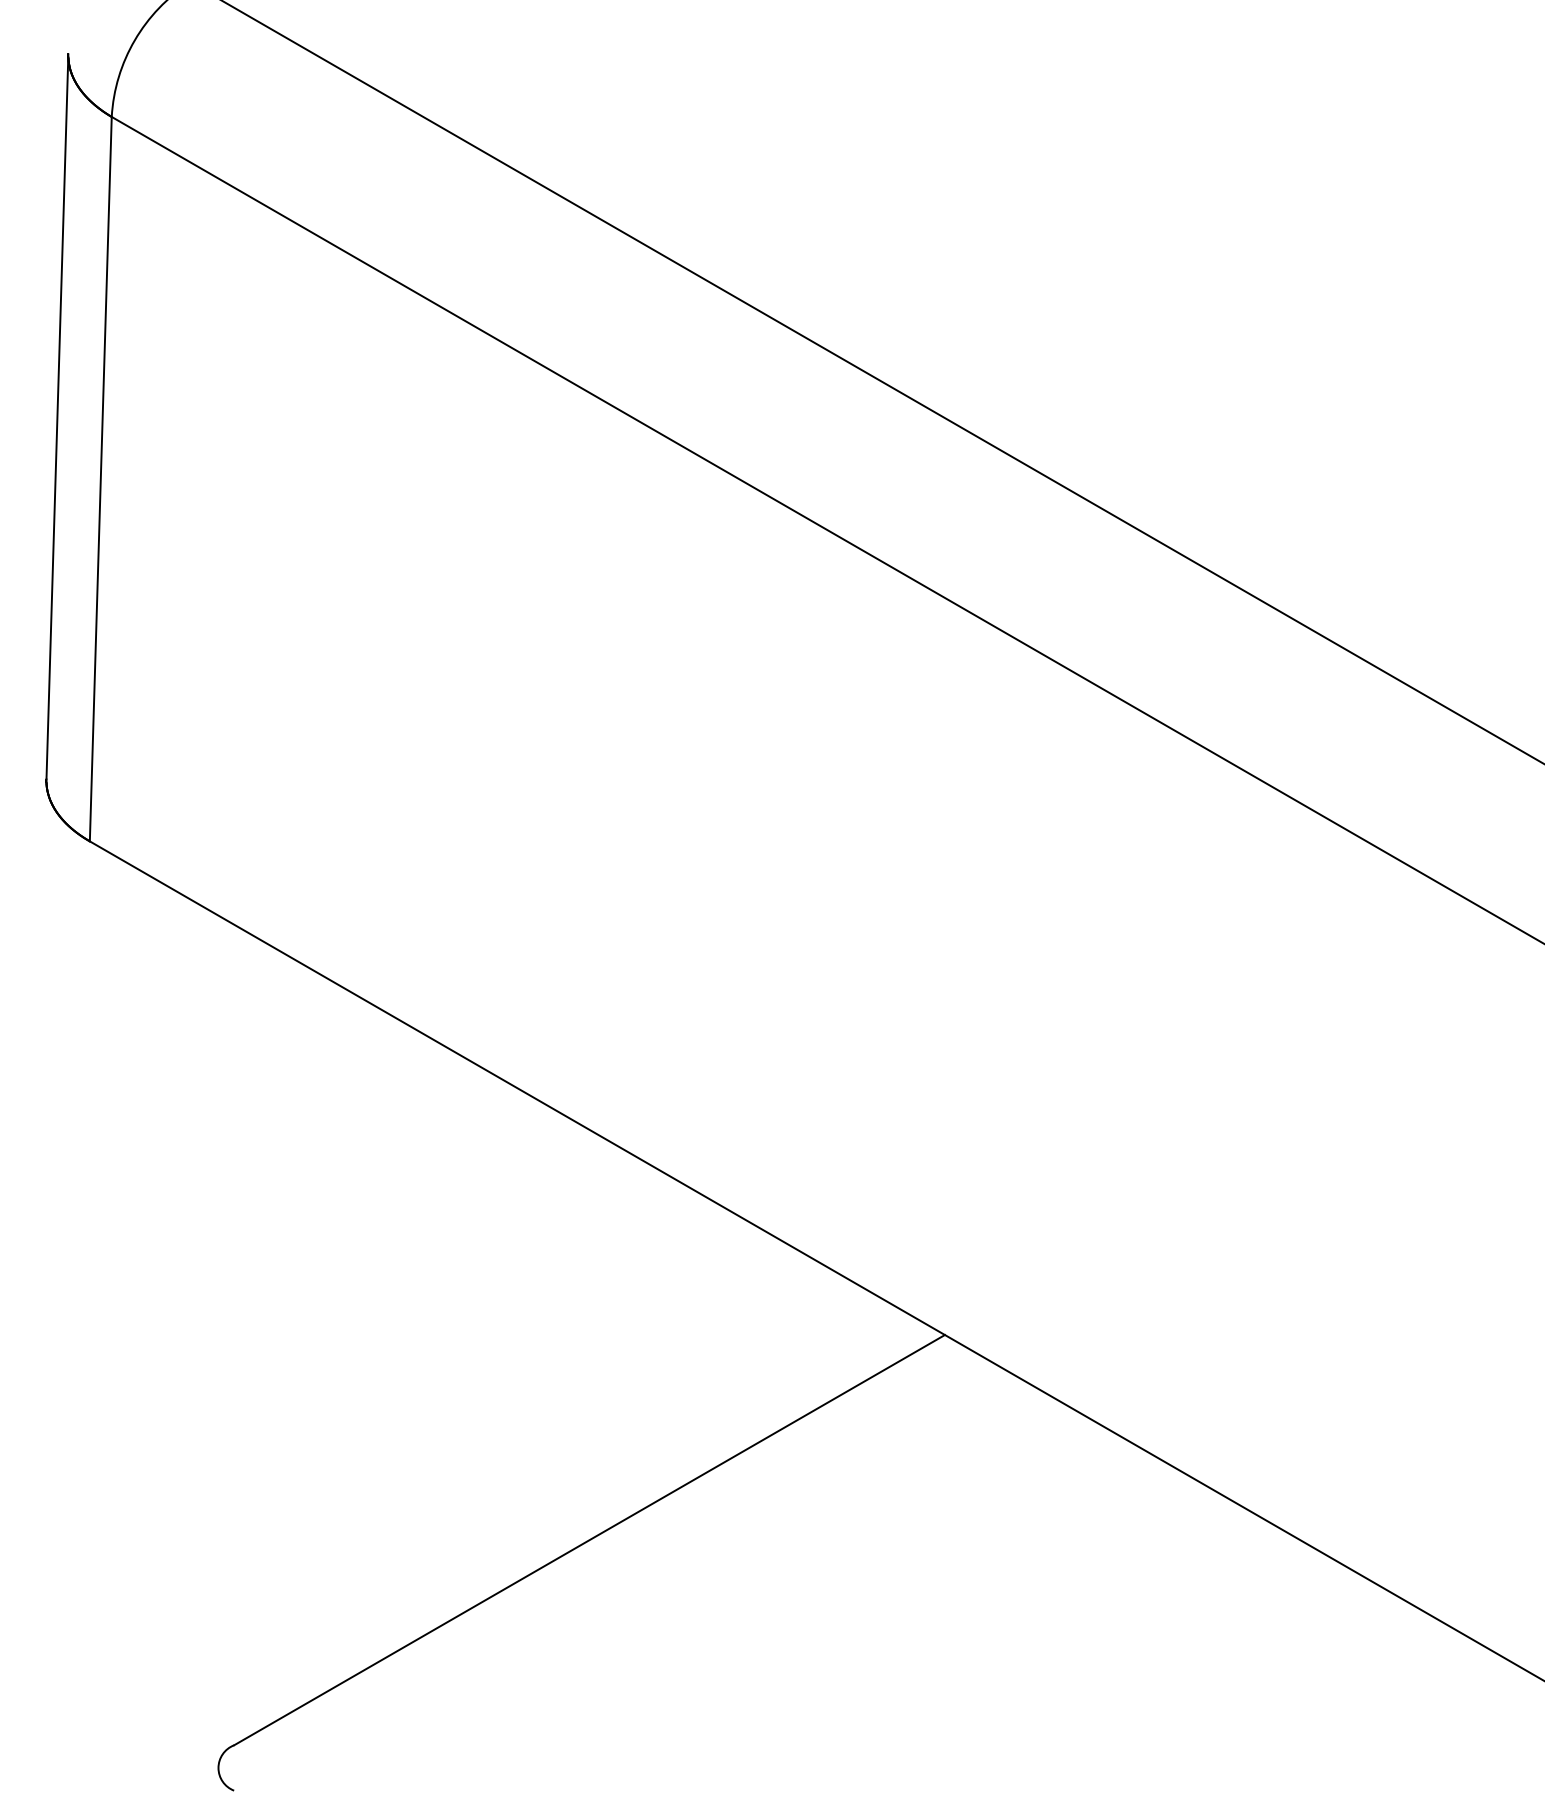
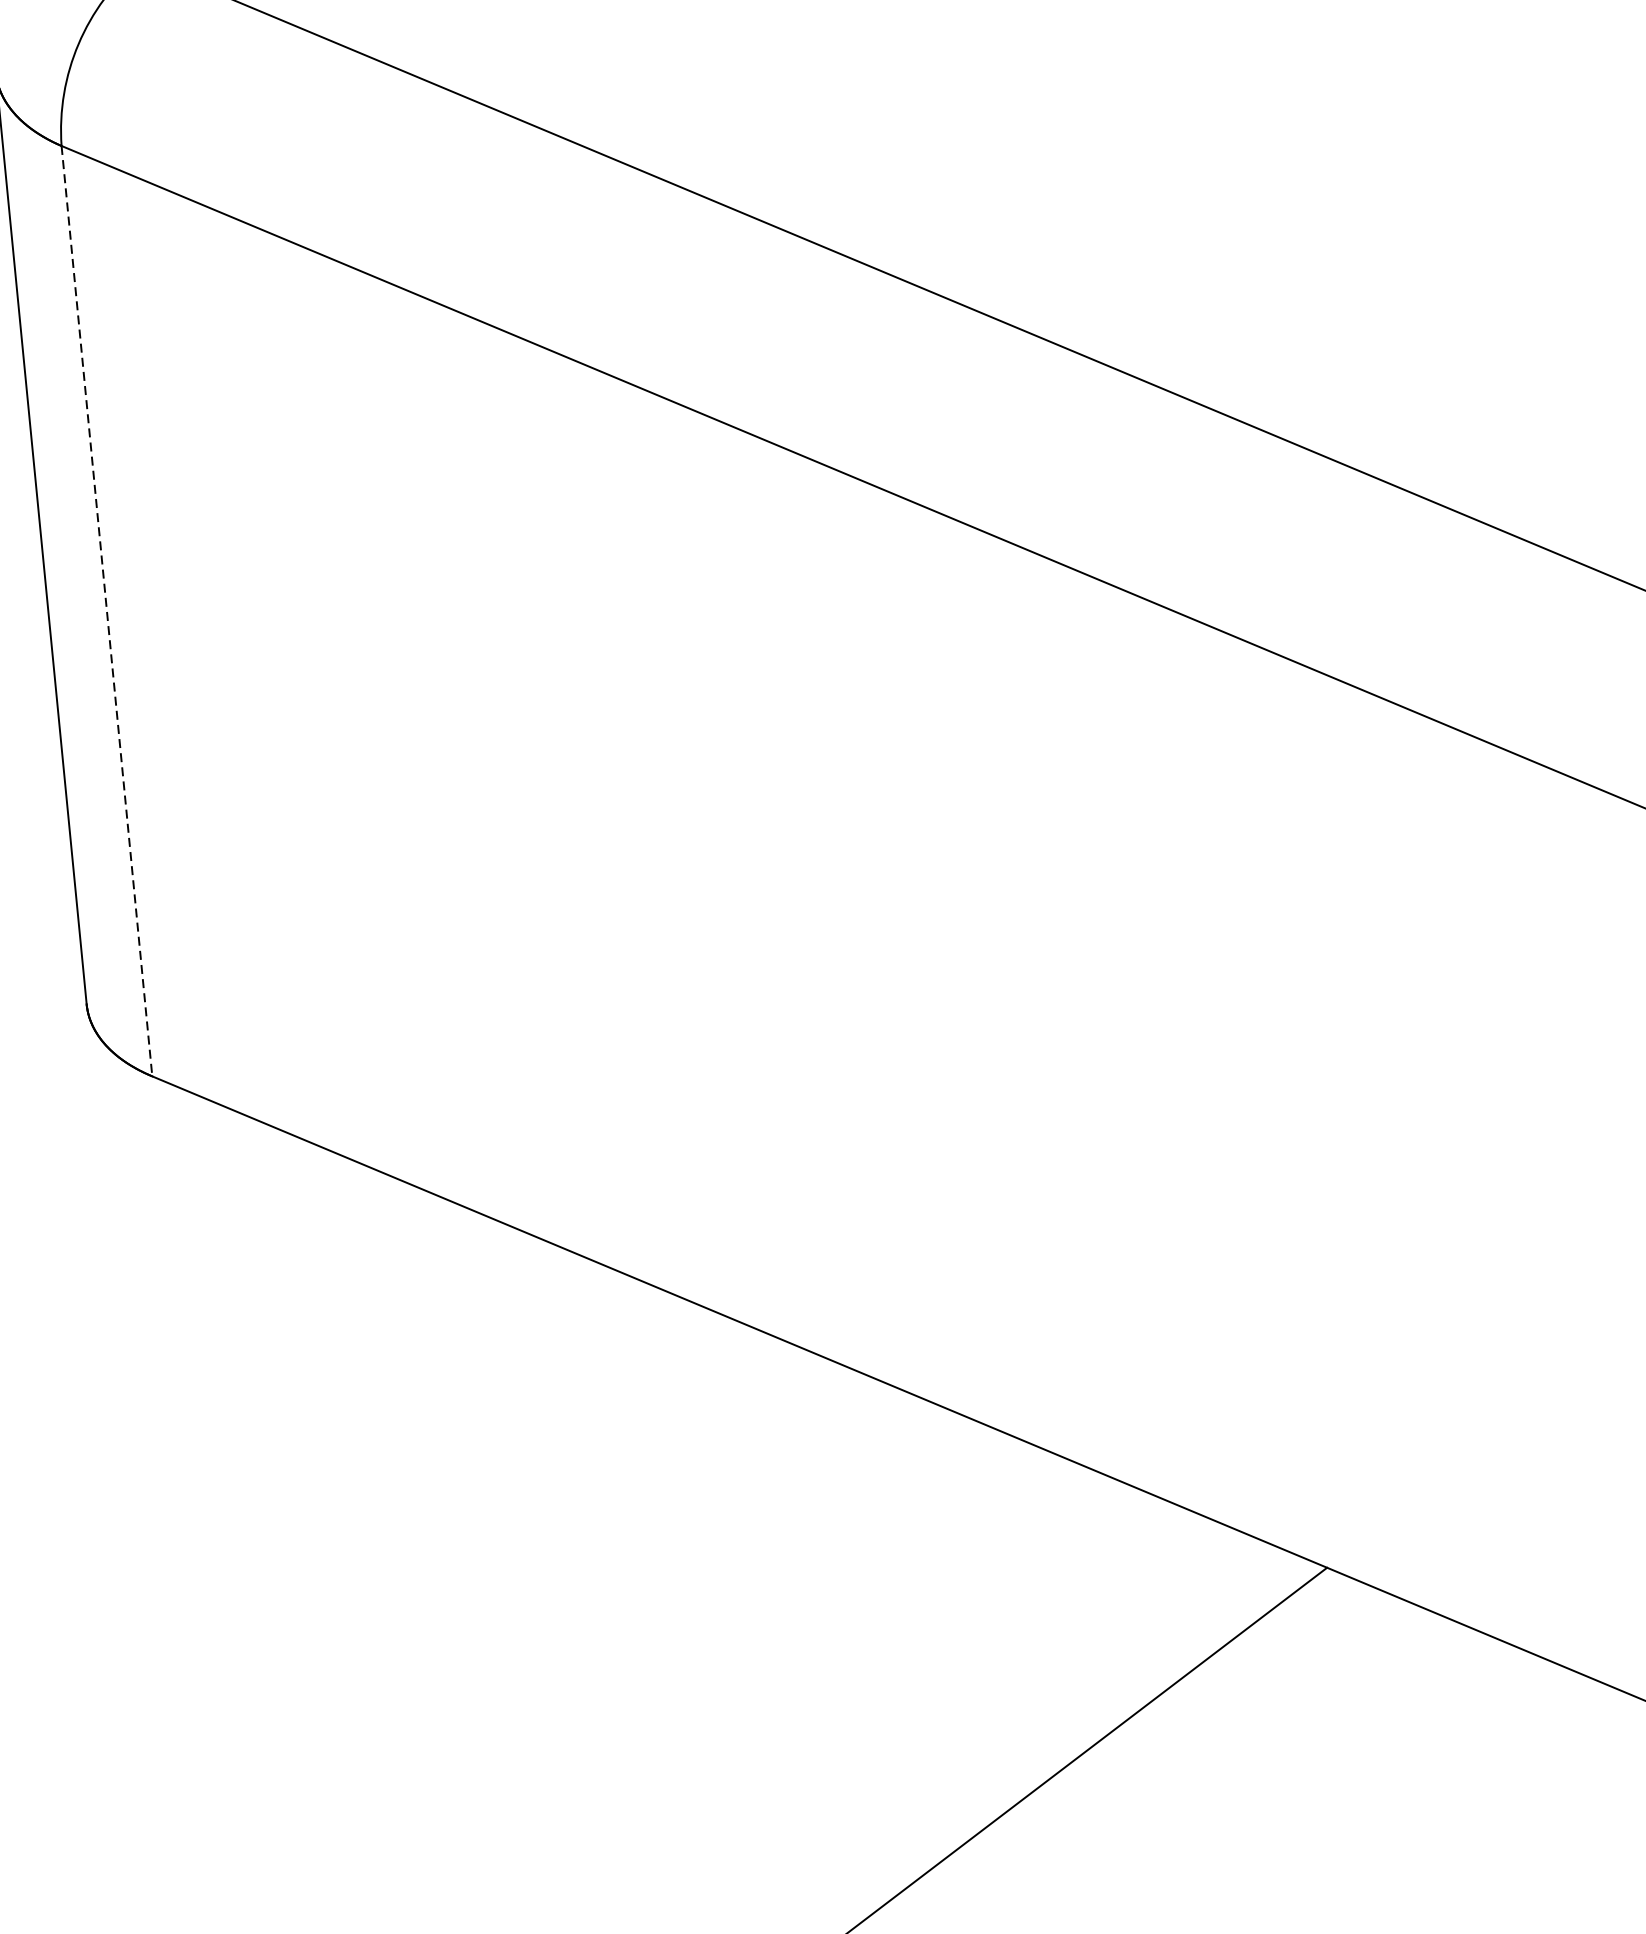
line: (100, 479) -> (106, 611), solid -> dashed

